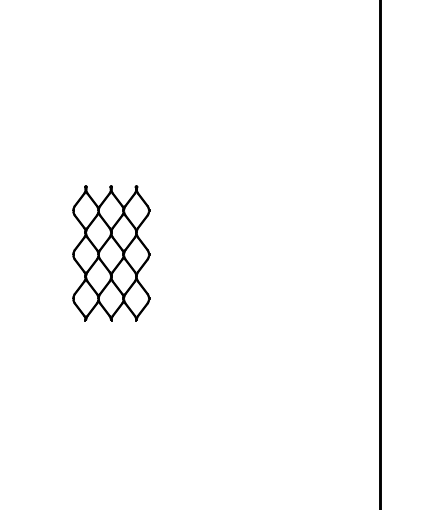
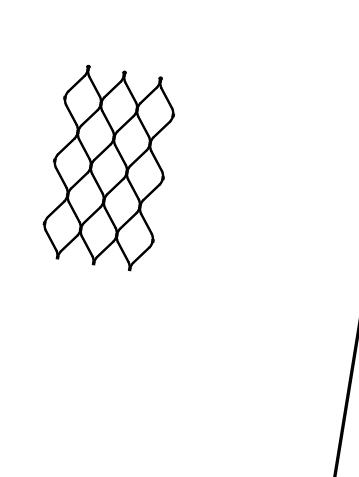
part: (110, 253) -> (108, 167), size x1.43

